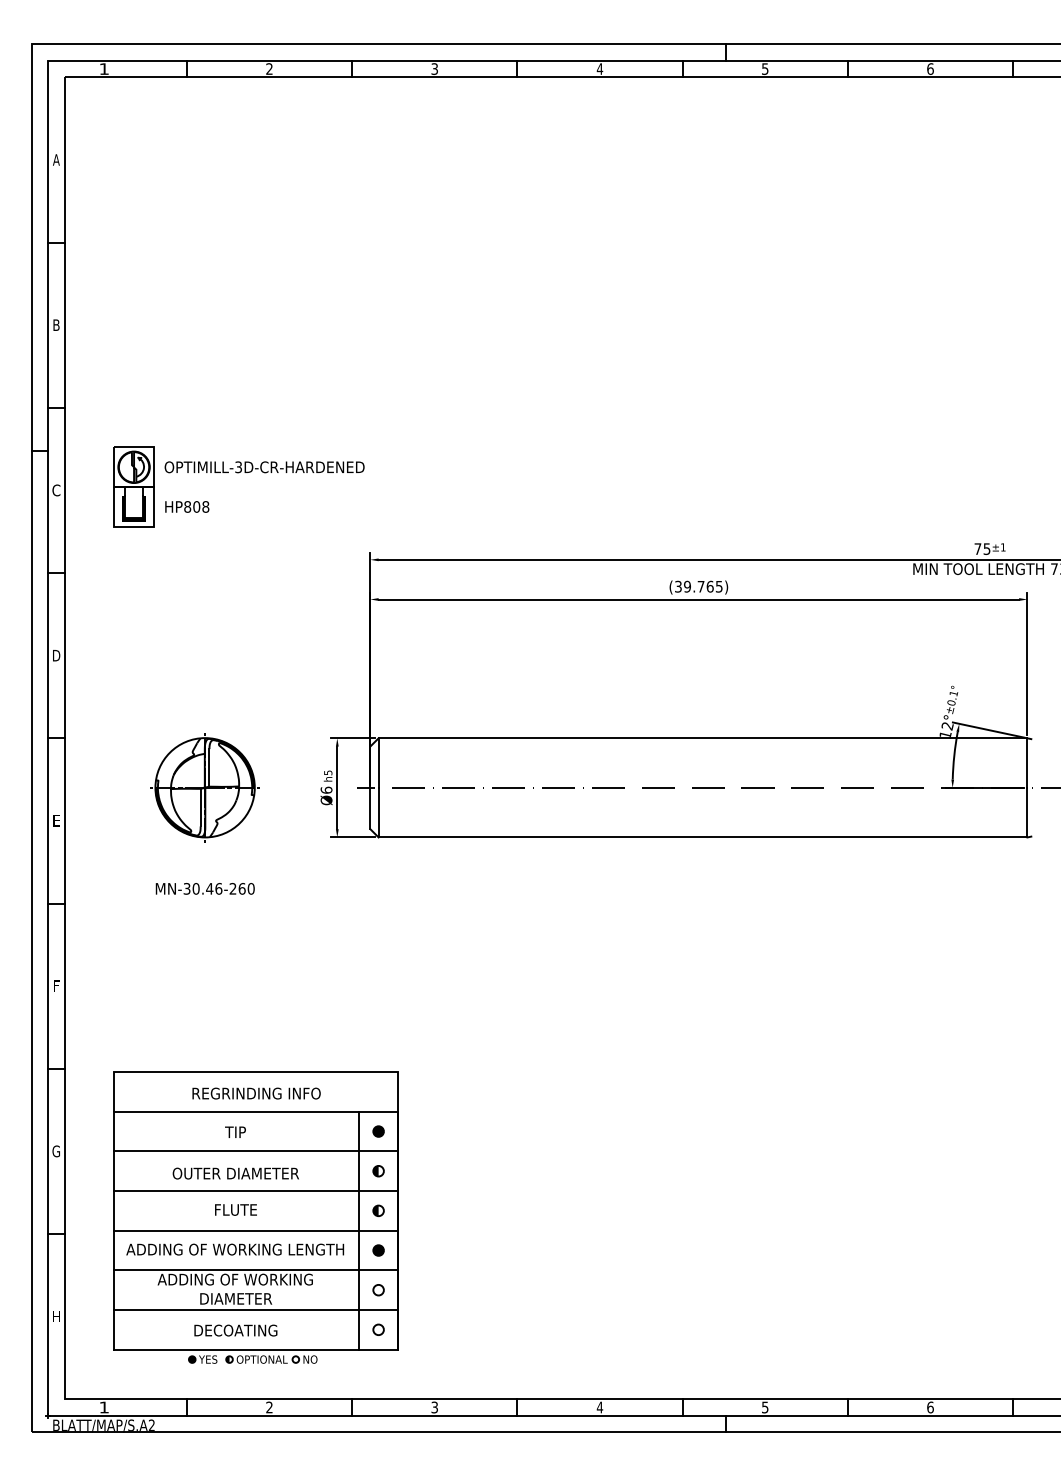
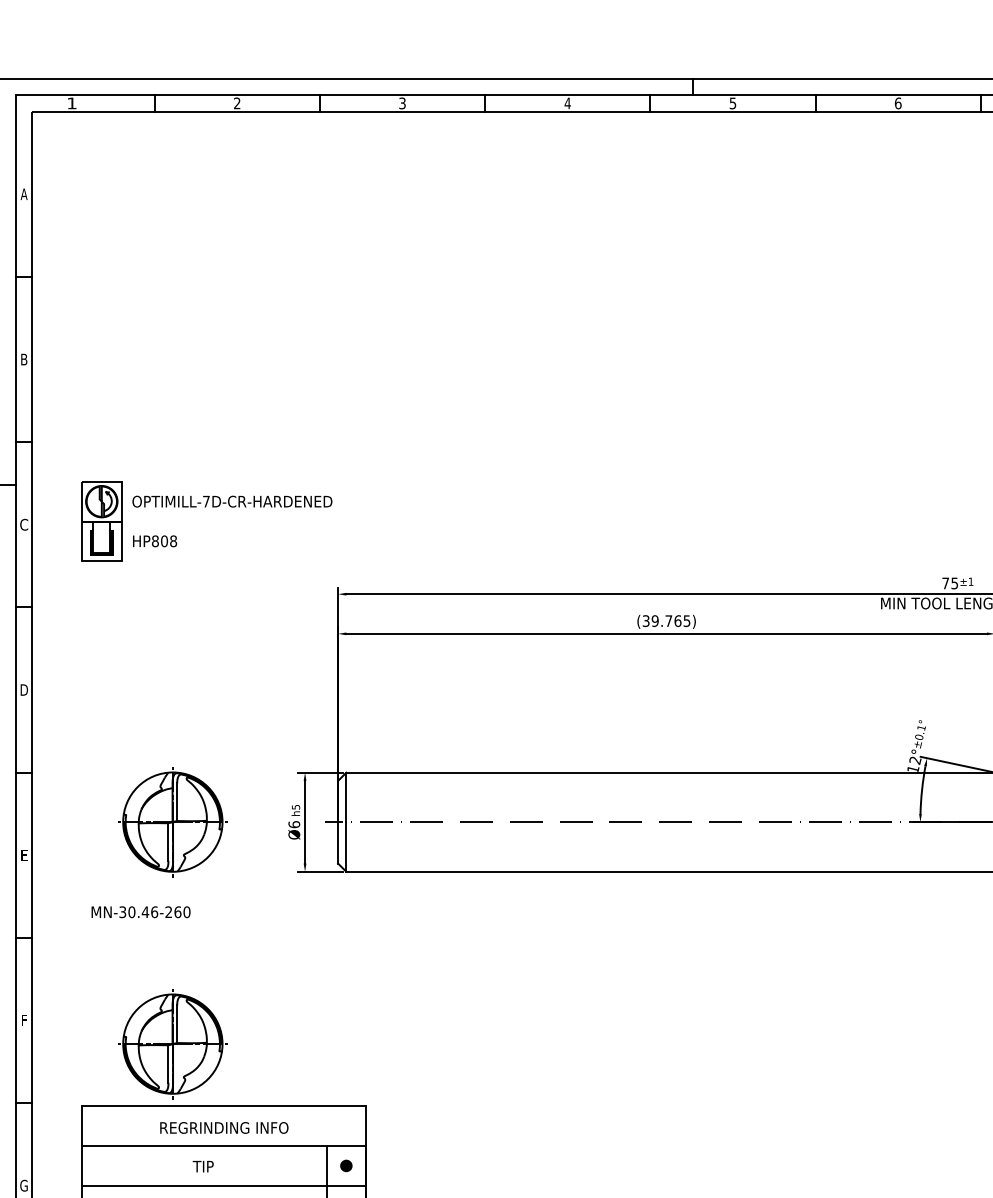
text: (238, 467) -> (206, 501), OPTIMILL-3D-CR-HARDENED -> OPTIMILL-7D-CR-HARDENED
text: (204, 888) -> (140, 911), moved
part: (204, 1009) -> (172, 1043), added

